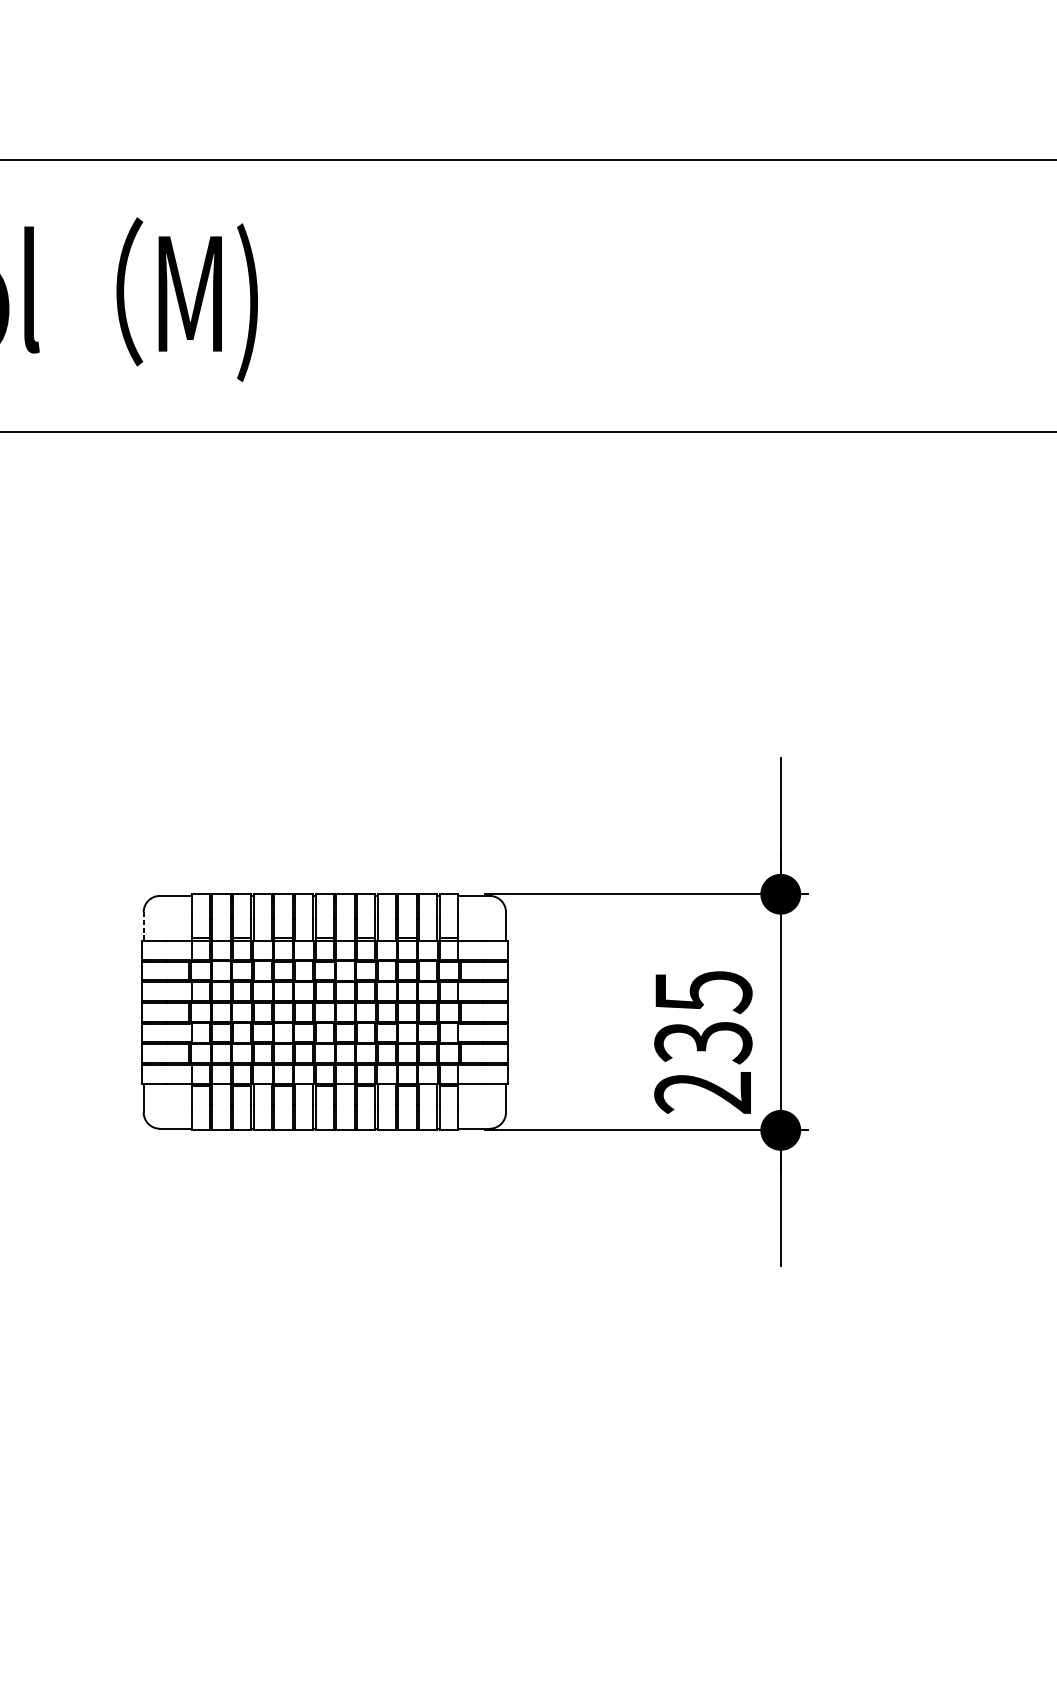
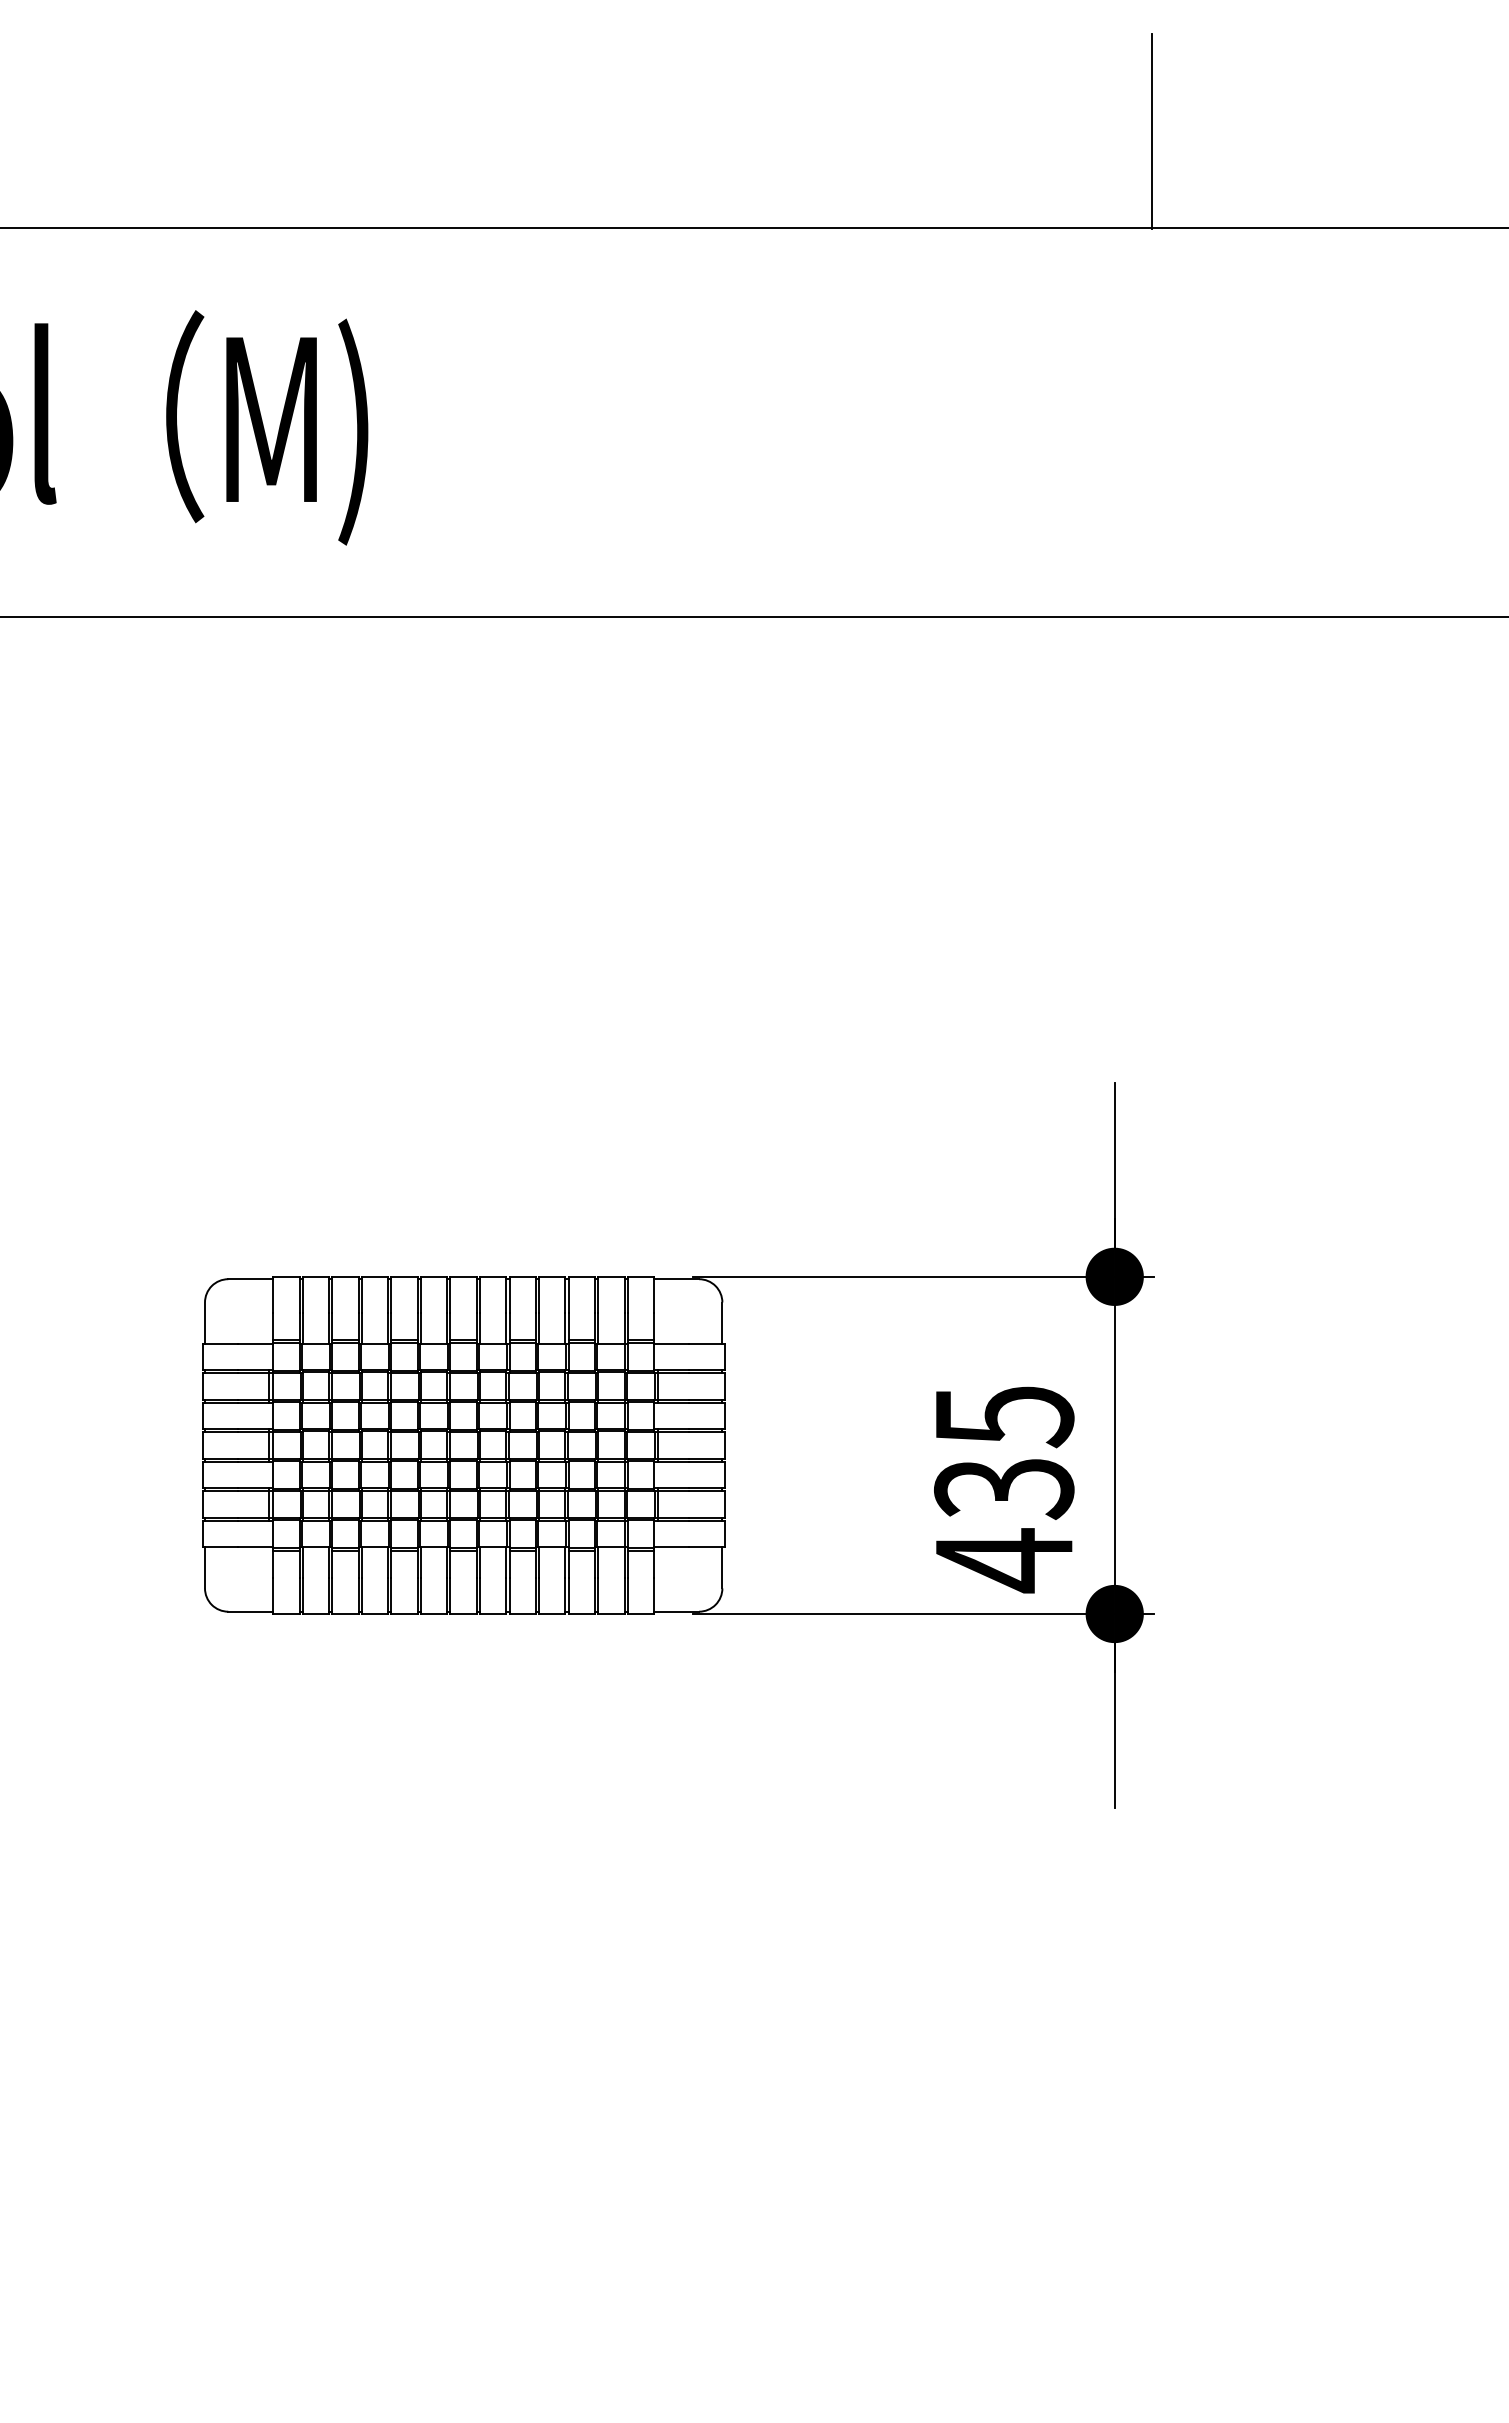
line: (806, 92) -> (1151, 131), added
line: (144, 926) -> (205, 1323), dashed -> solid
text: (702, 1092) -> (1003, 1560), 235 -> 435

